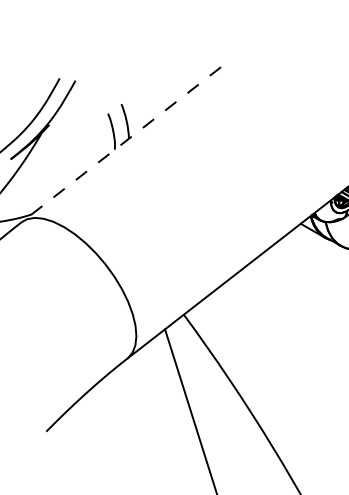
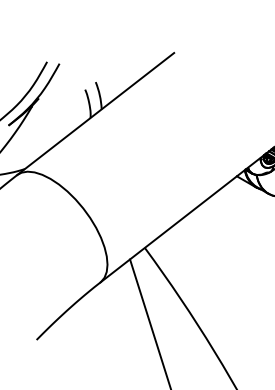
line: (121, 145) -> (95, 114), dashed -> solid

